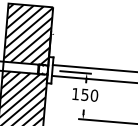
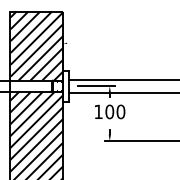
text: (84, 94) -> (109, 111), 150 -> 100

